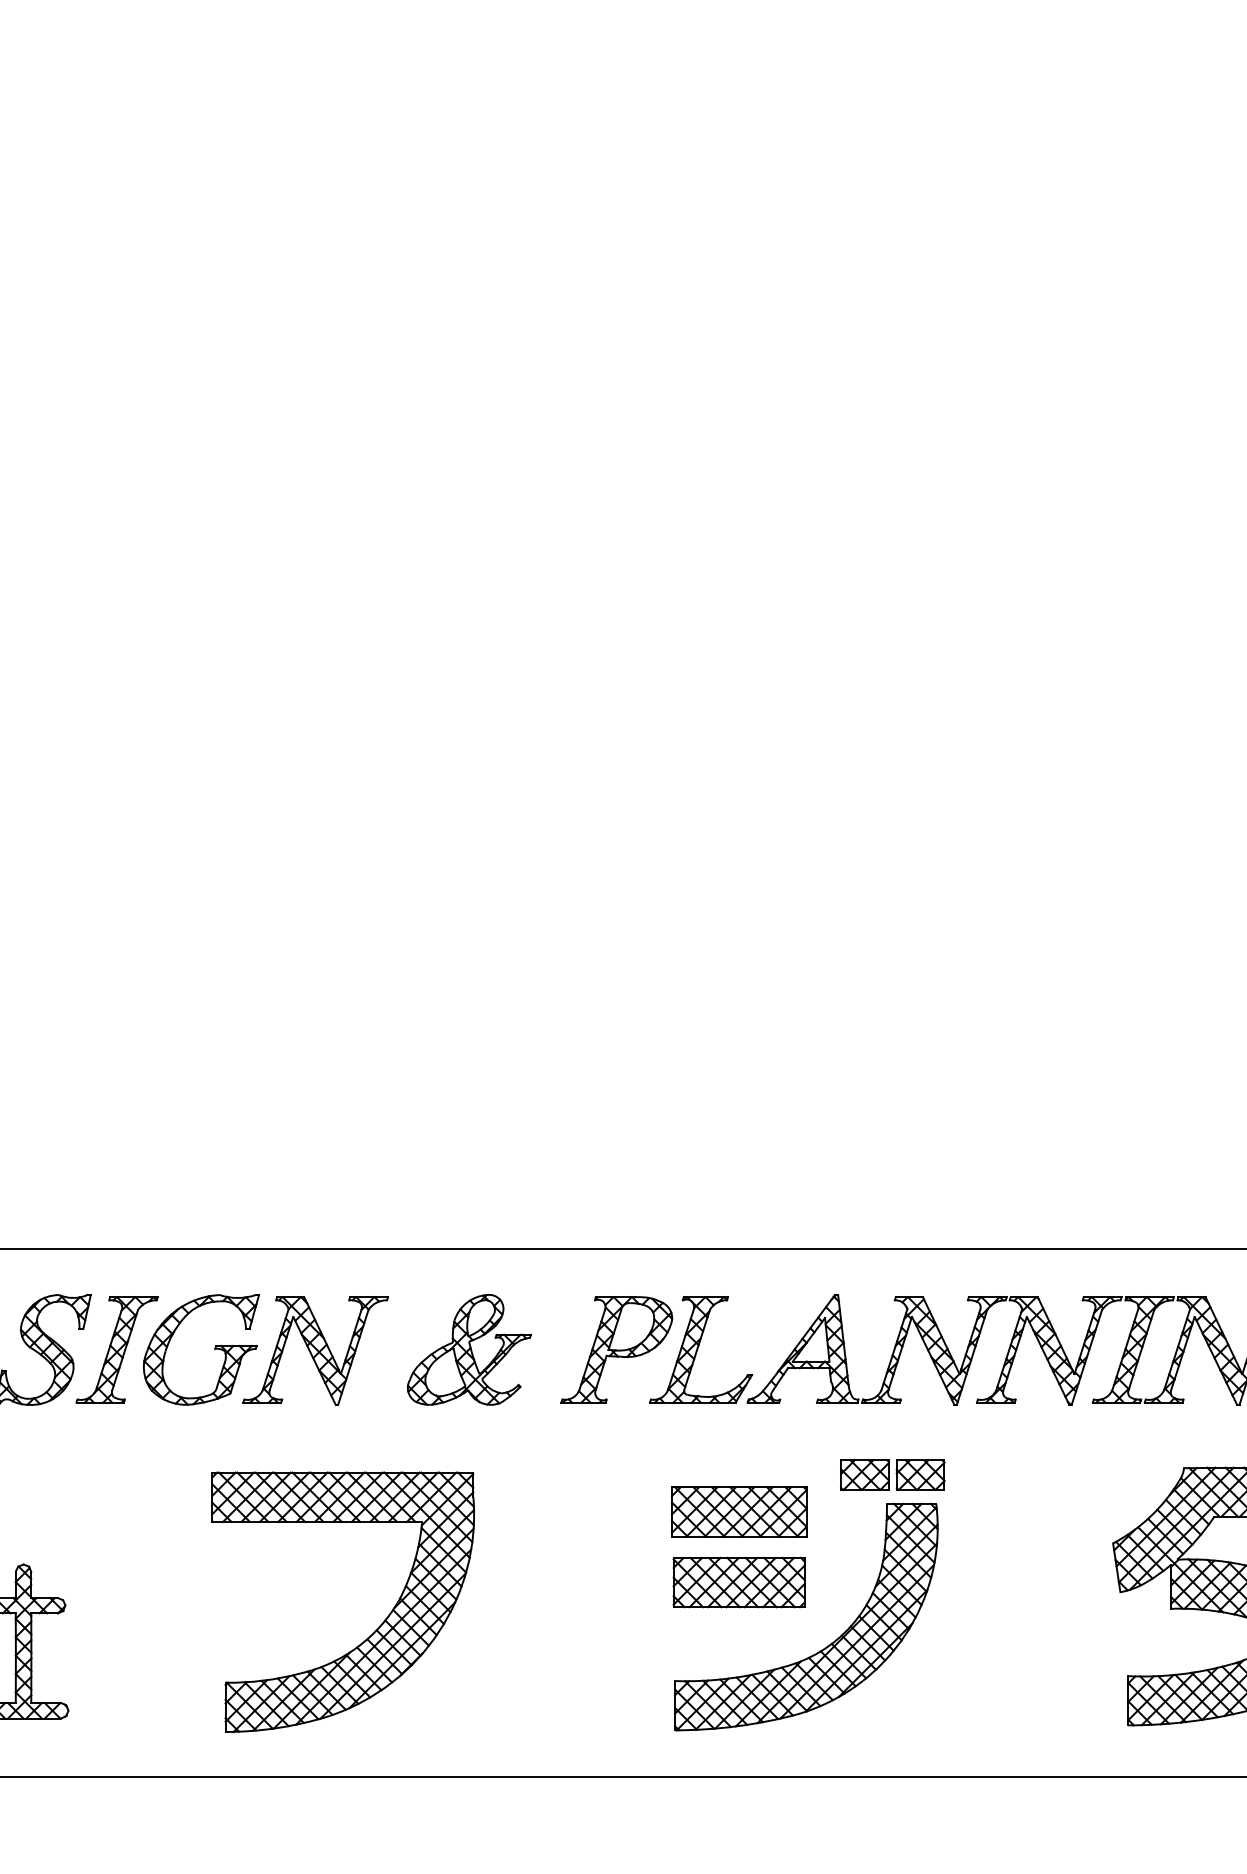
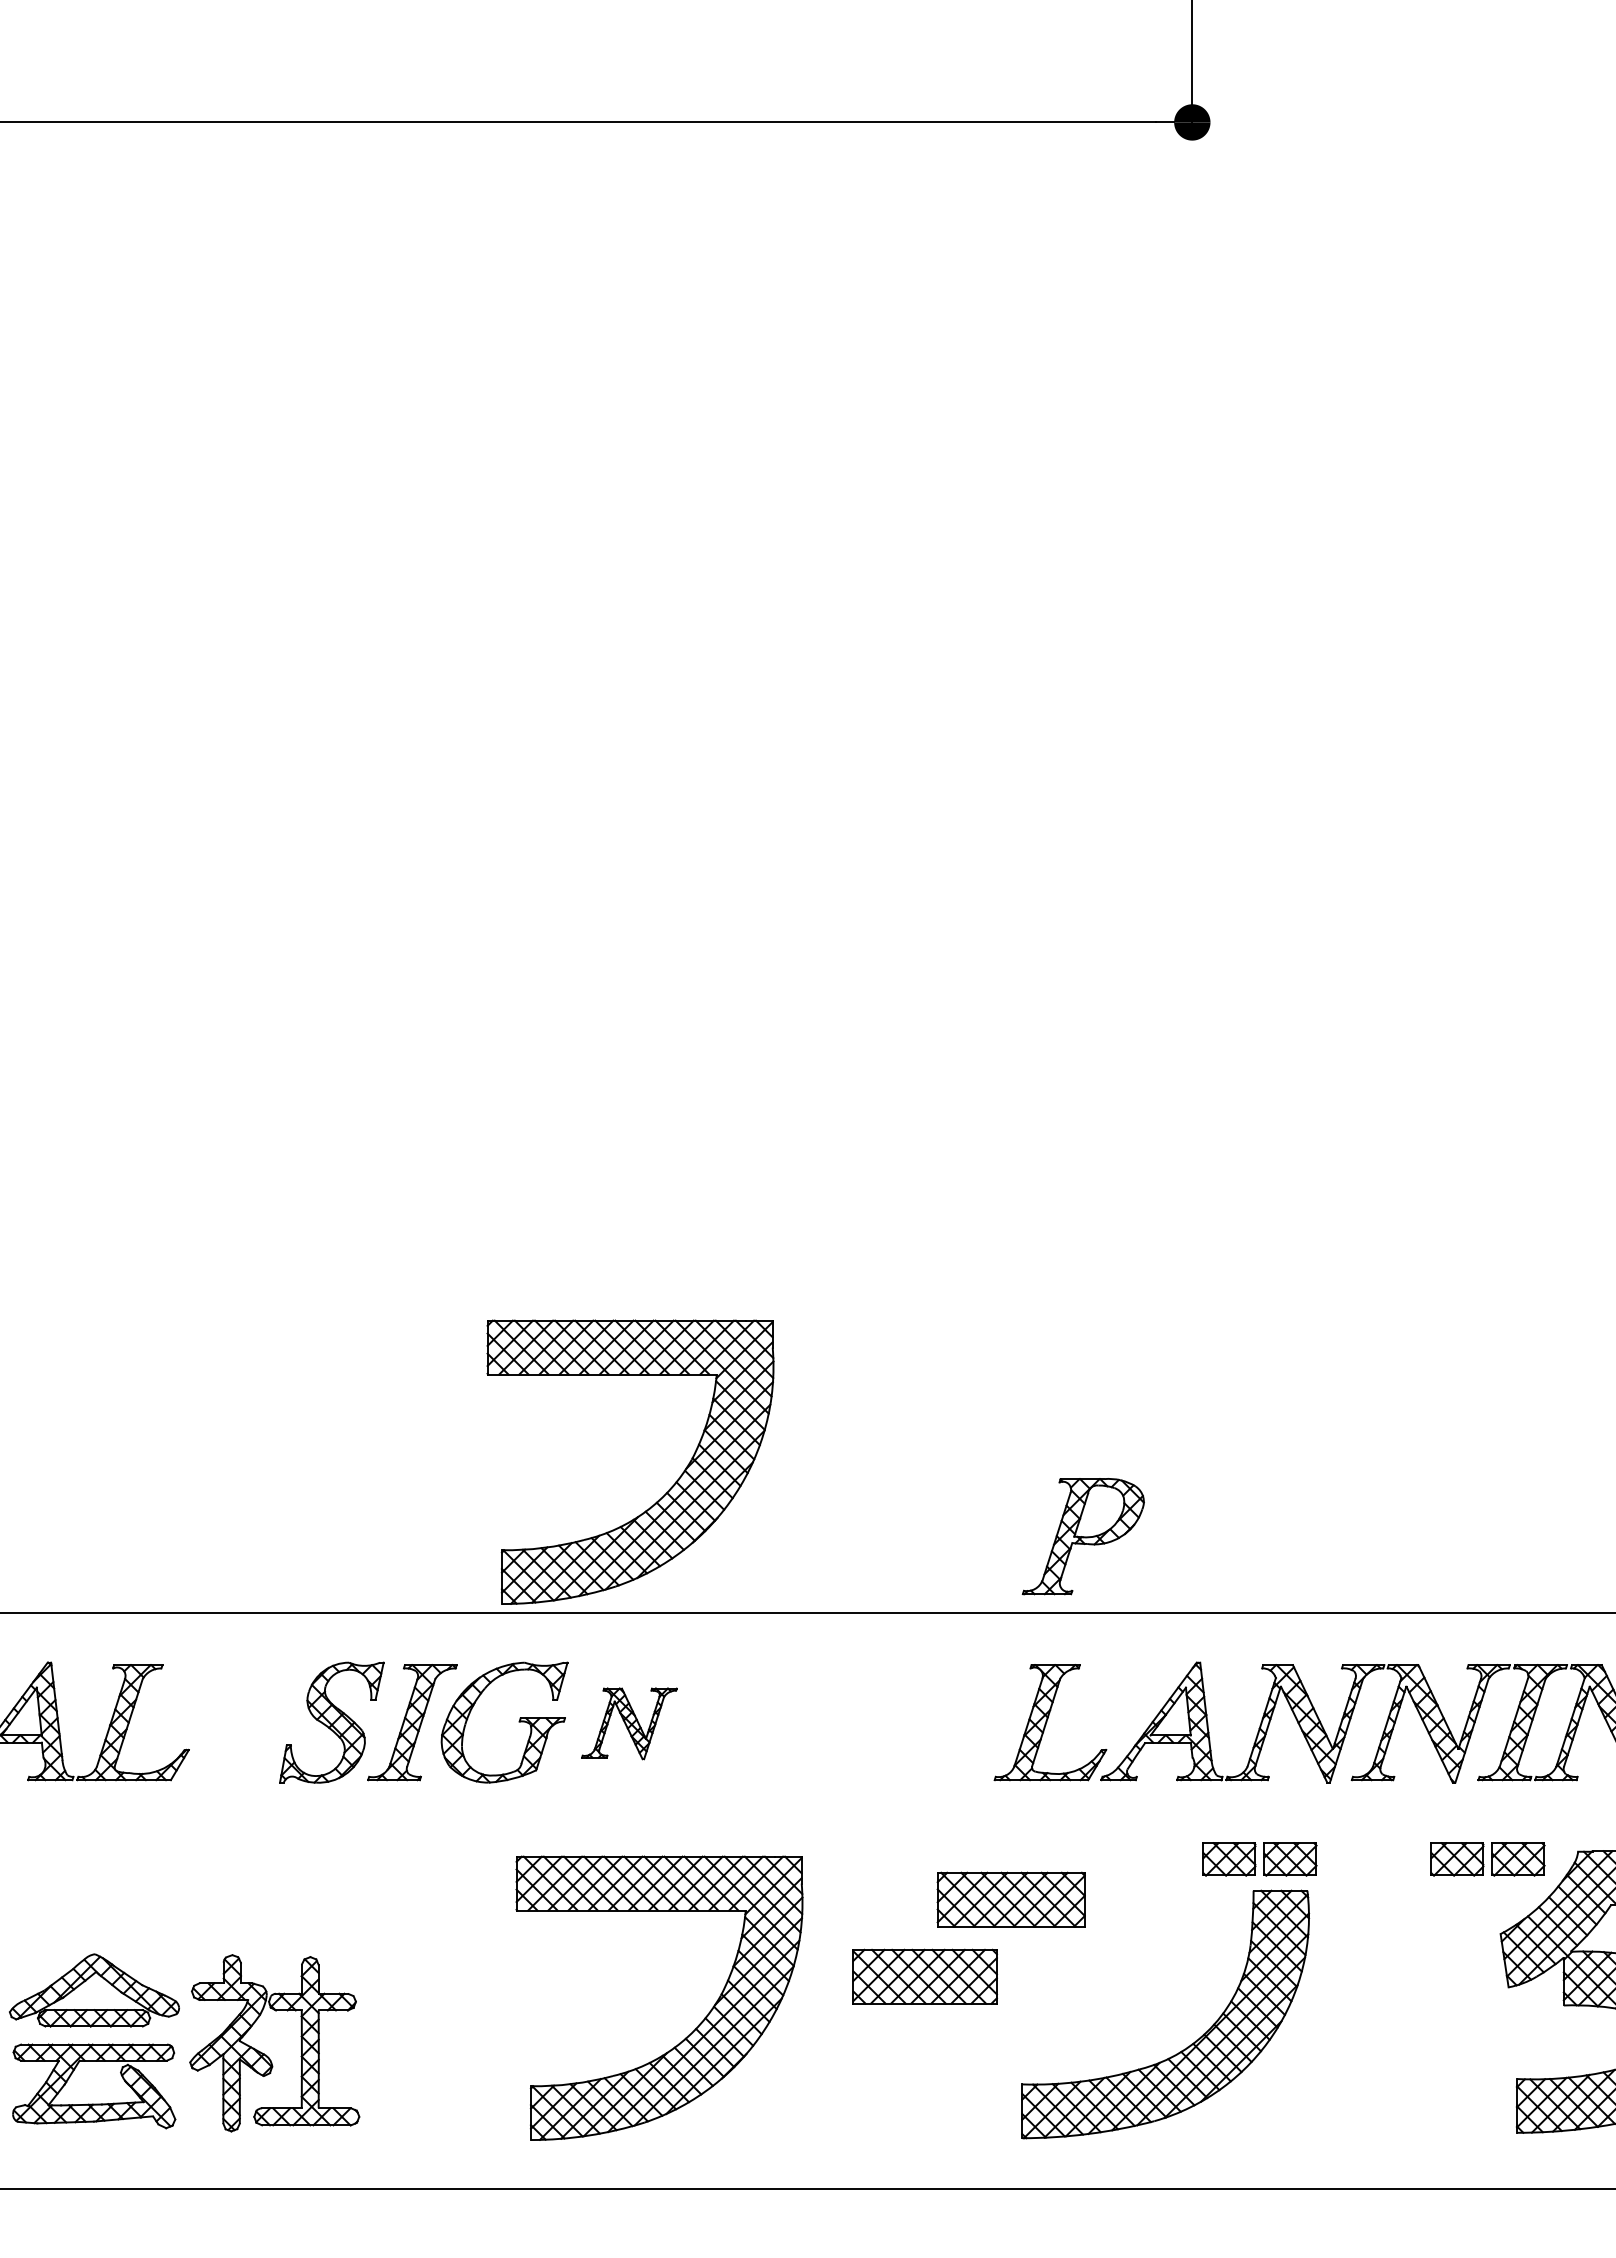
part: (342, 1145) -> (658, 1499), added
part: (469, 1349) -> (797, 1722), removed
part: (615, 1349) -> (1082, 1536), moved
part: (315, 1350) -> (629, 1723), size x0.6
part: (1101, 1475) -> (1487, 1859), added
part: (738, 1511) -> (1010, 1899), moved
part: (738, 1582) -> (924, 1976), moved

